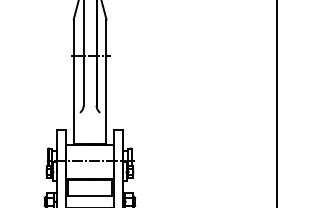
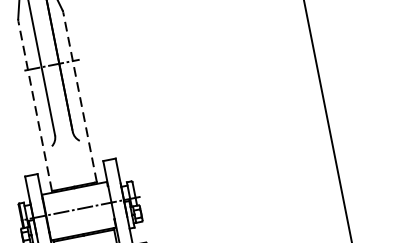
line: (73, 82) -> (34, 106), solid -> dashed
line: (106, 82) -> (80, 97), solid -> dashed

